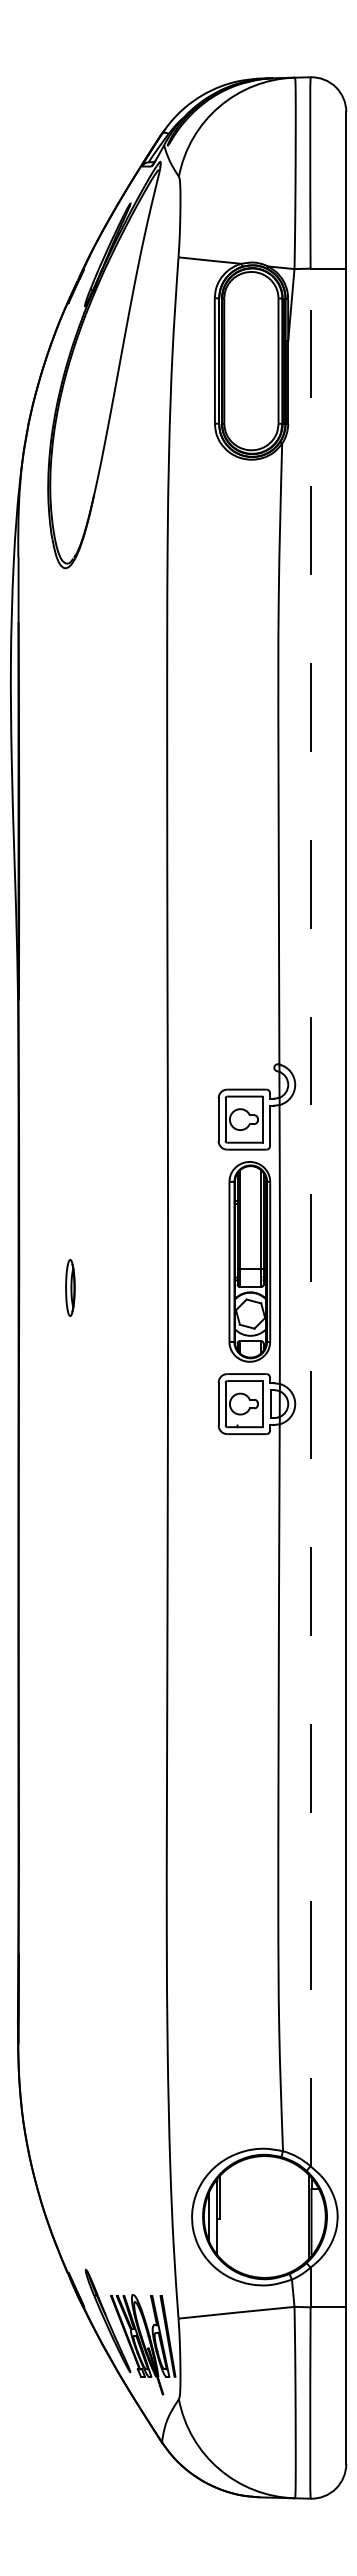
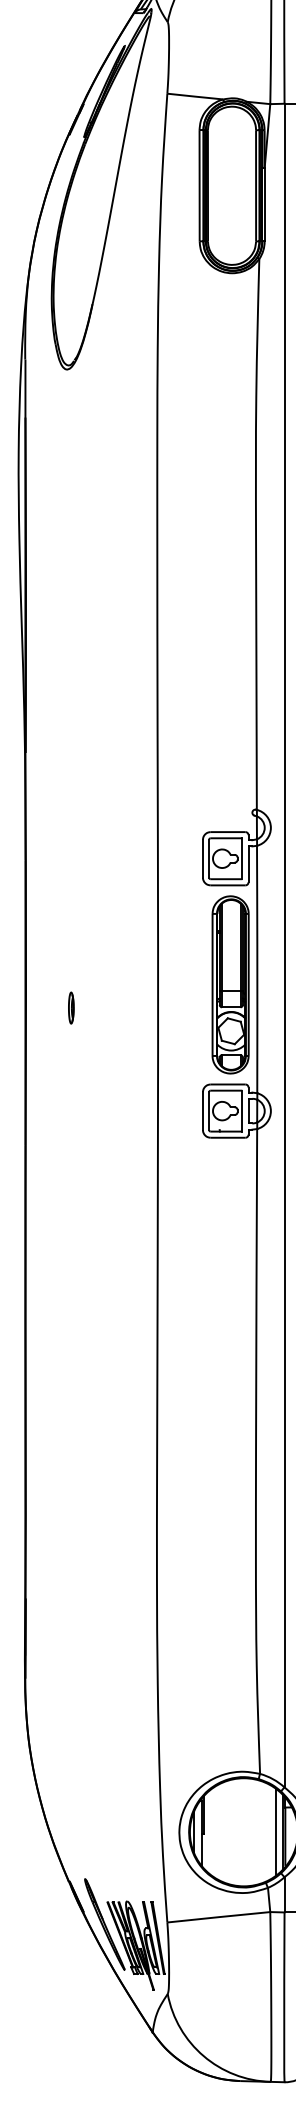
line: (310, 1217) -> (284, 945), dashed -> solid
part: (69, 1287) -> (70, 1007), size x0.62
line: (300, 2216) -> (275, 1831), added

